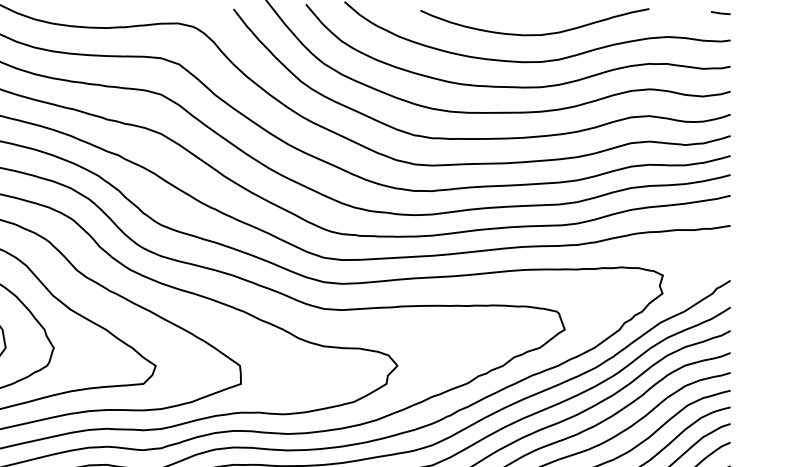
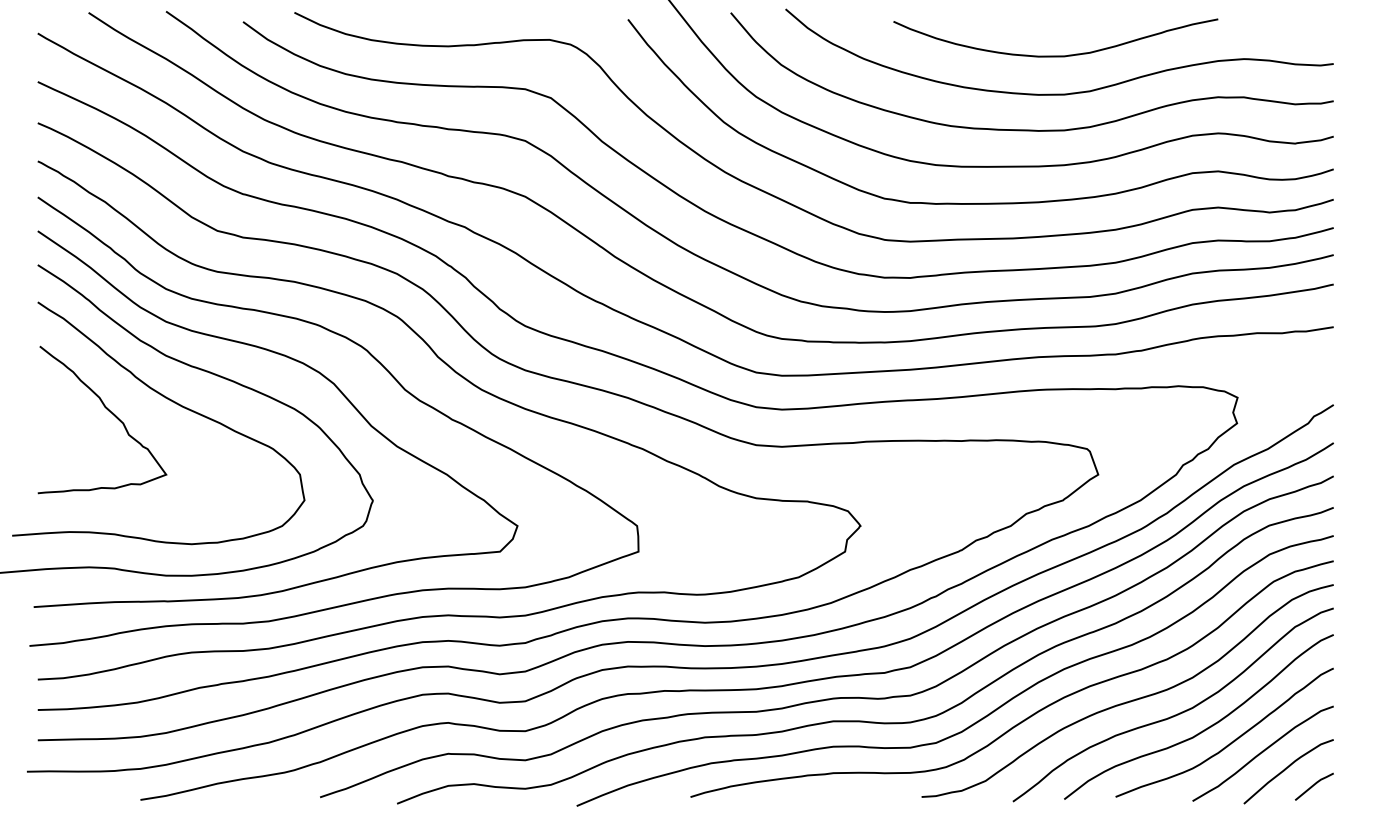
line: (720, 12) -> (1319, 24), removed

